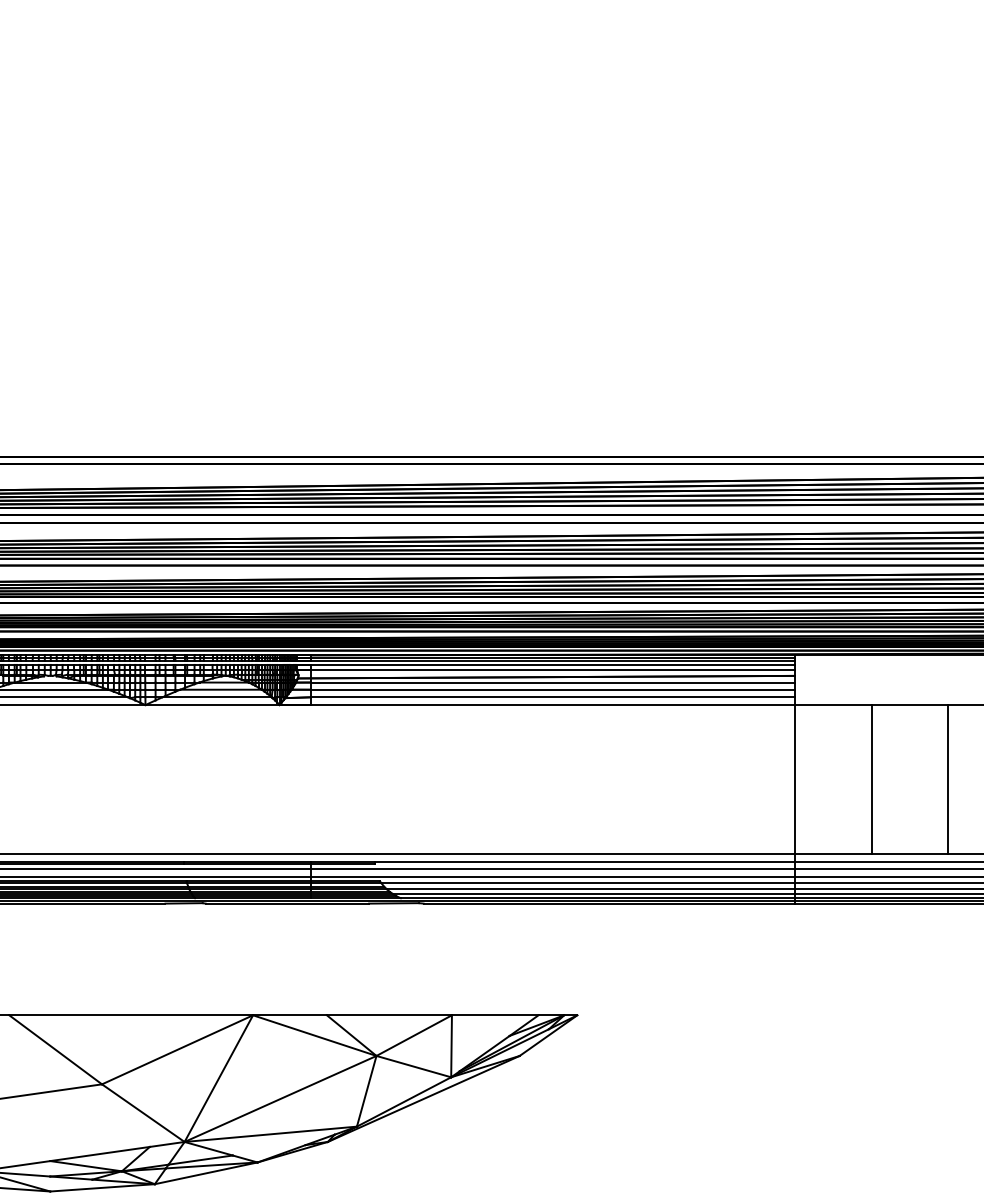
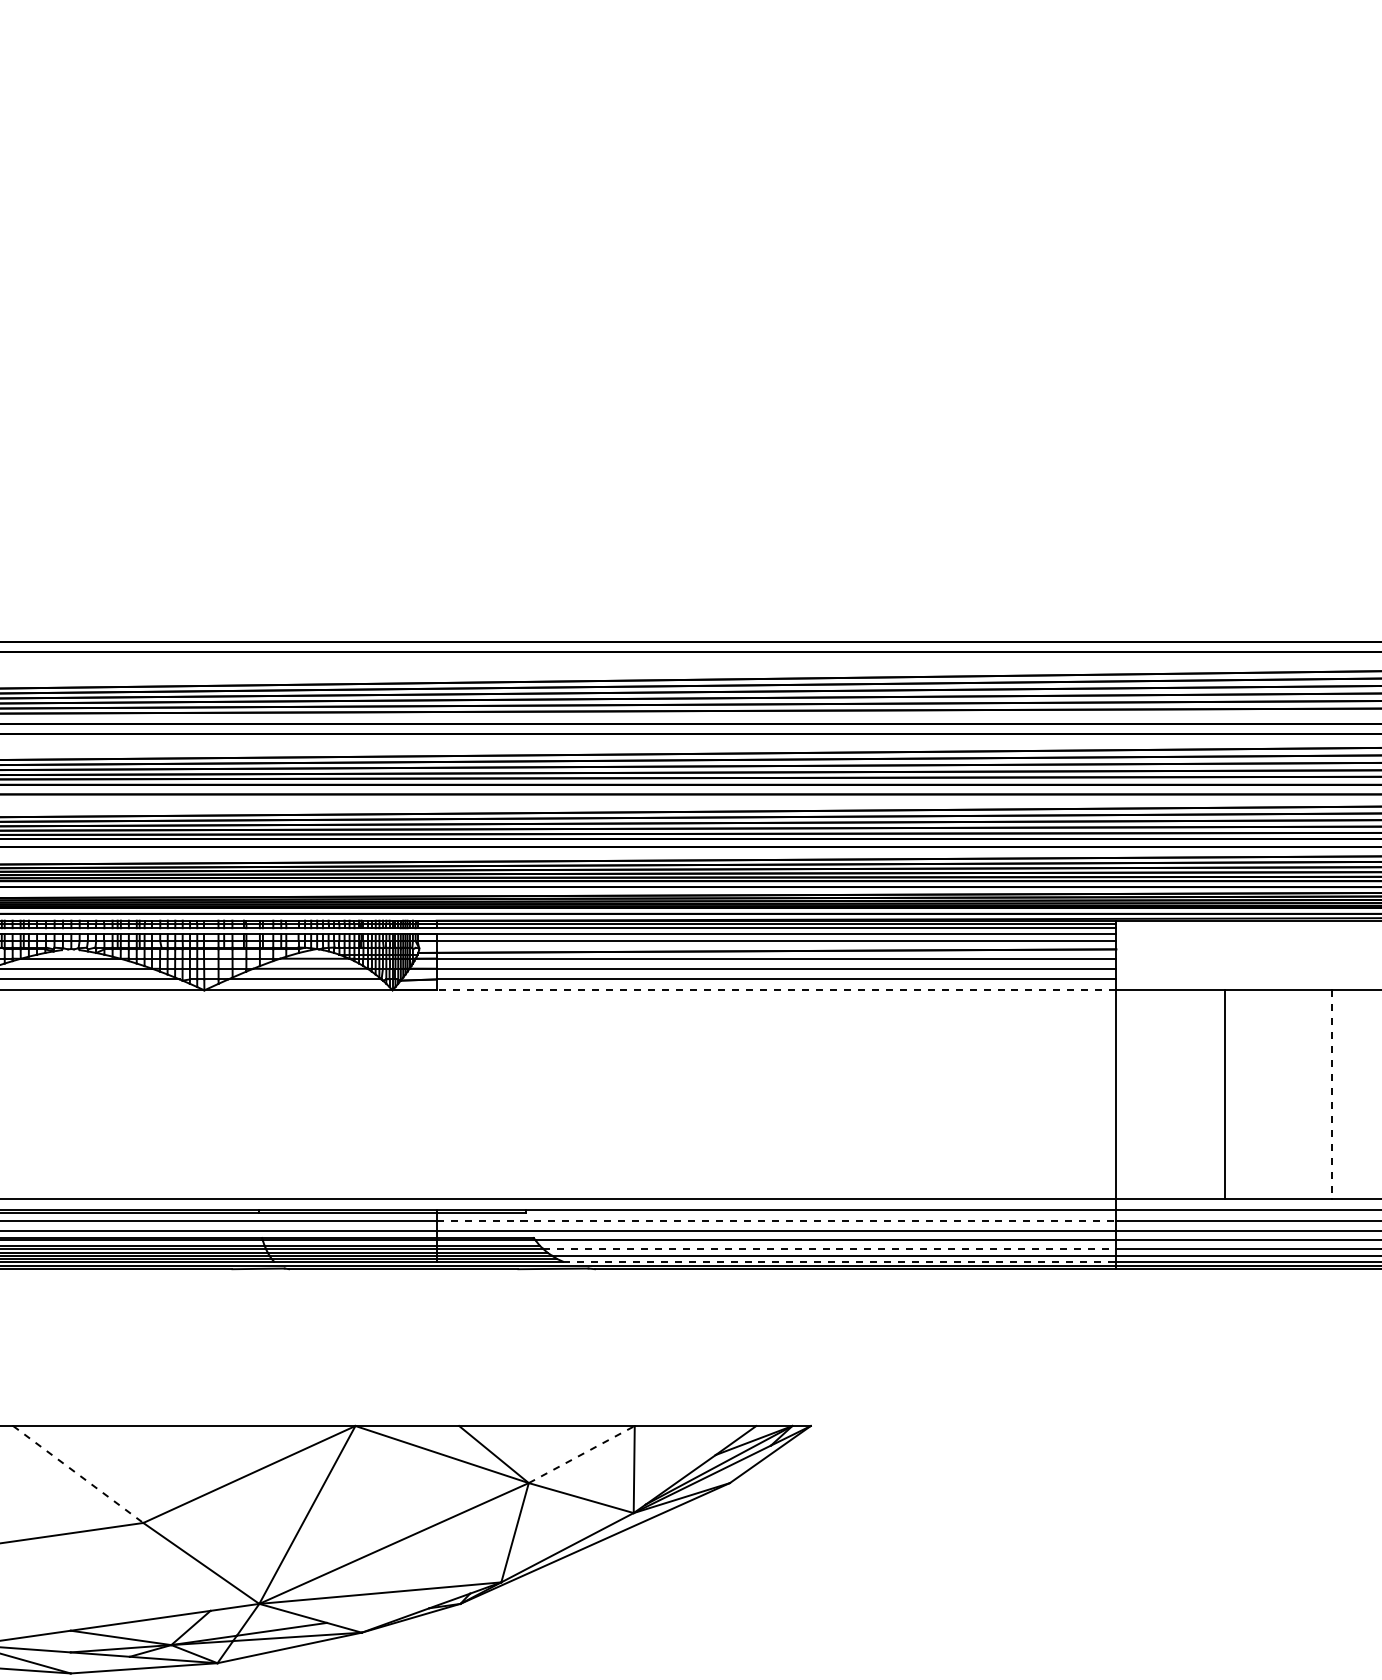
line: (552, 705) -> (776, 990), solid -> dashed
line: (948, 779) -> (1331, 1094), solid -> dashed
line: (552, 869) -> (776, 1221), solid -> dashed
line: (590, 888) -> (829, 1248), solid -> dashed
line: (597, 898) -> (839, 1261), solid -> dashed
line: (414, 1035) -> (582, 1454), solid -> dashed
line: (55, 1049) -> (78, 1474), solid -> dashed

